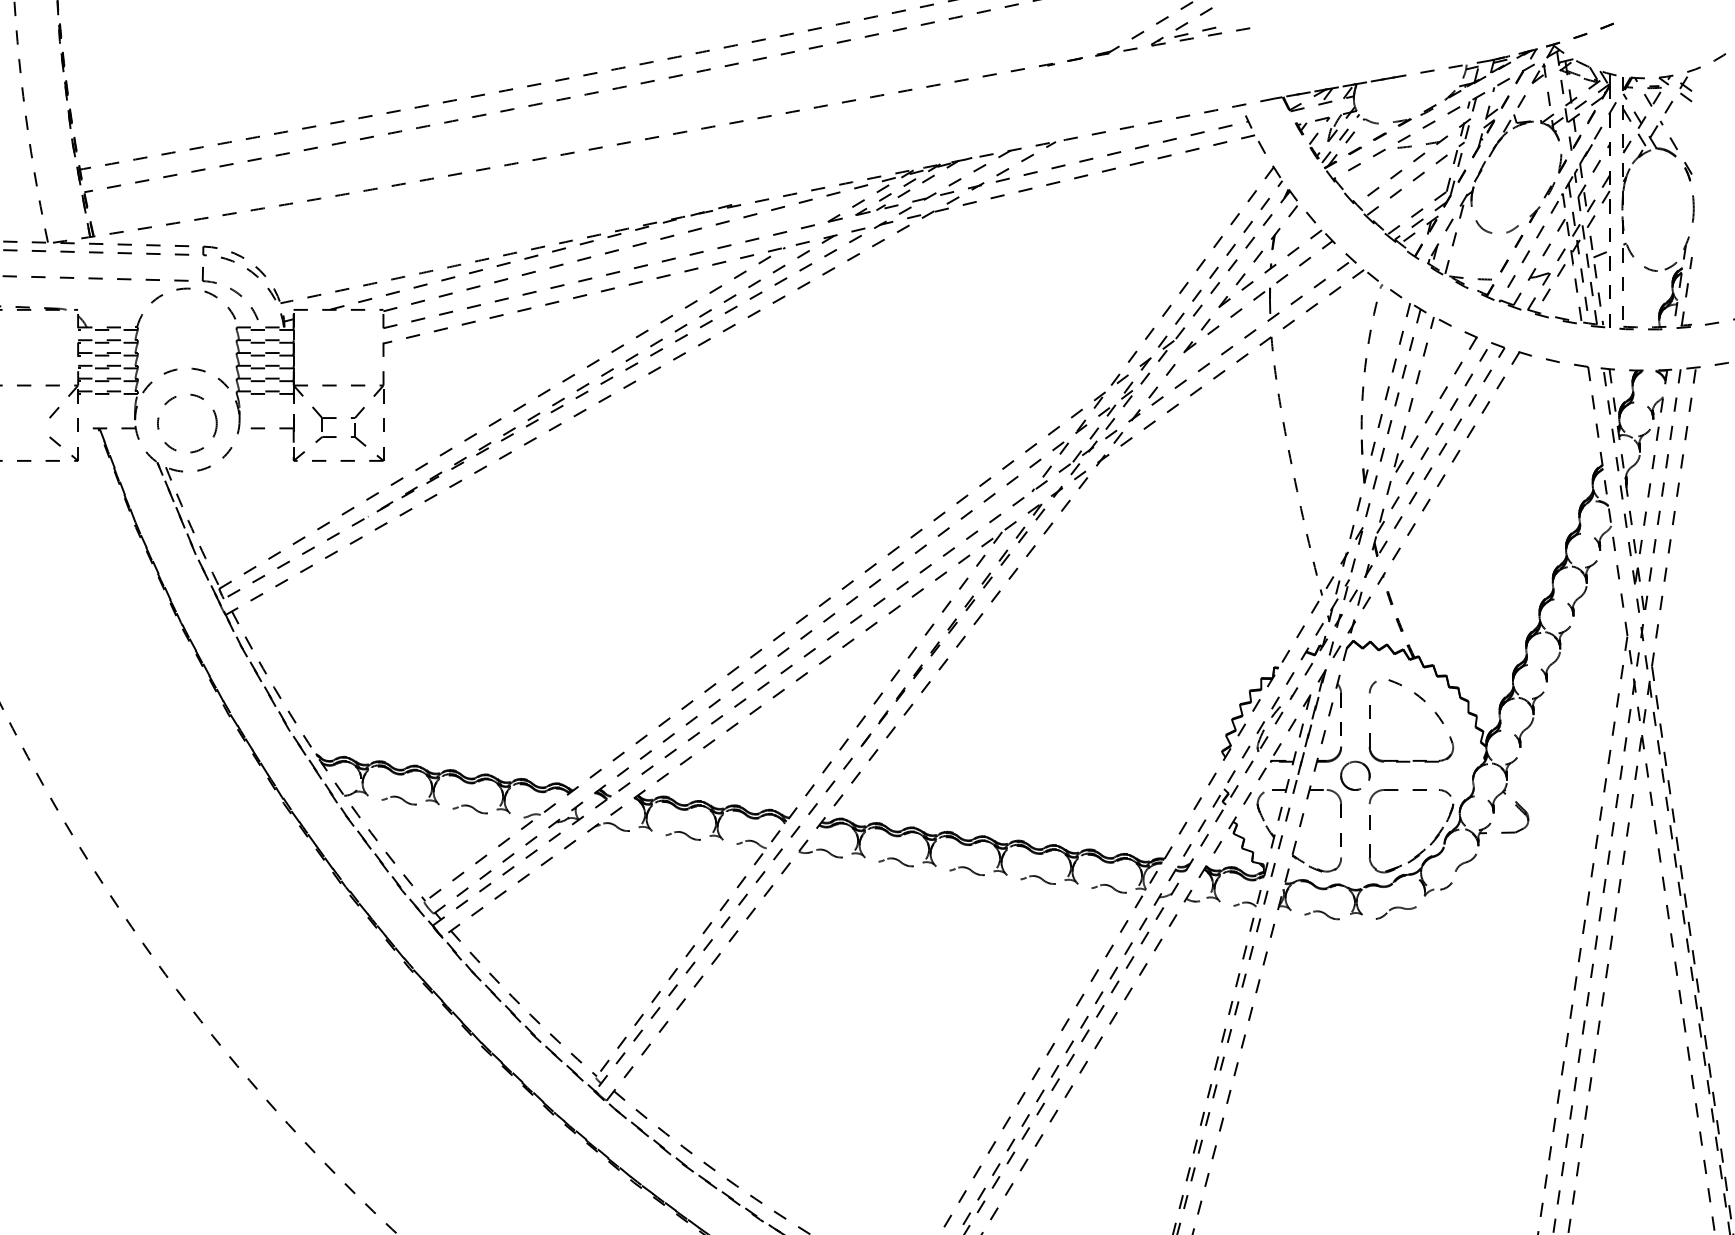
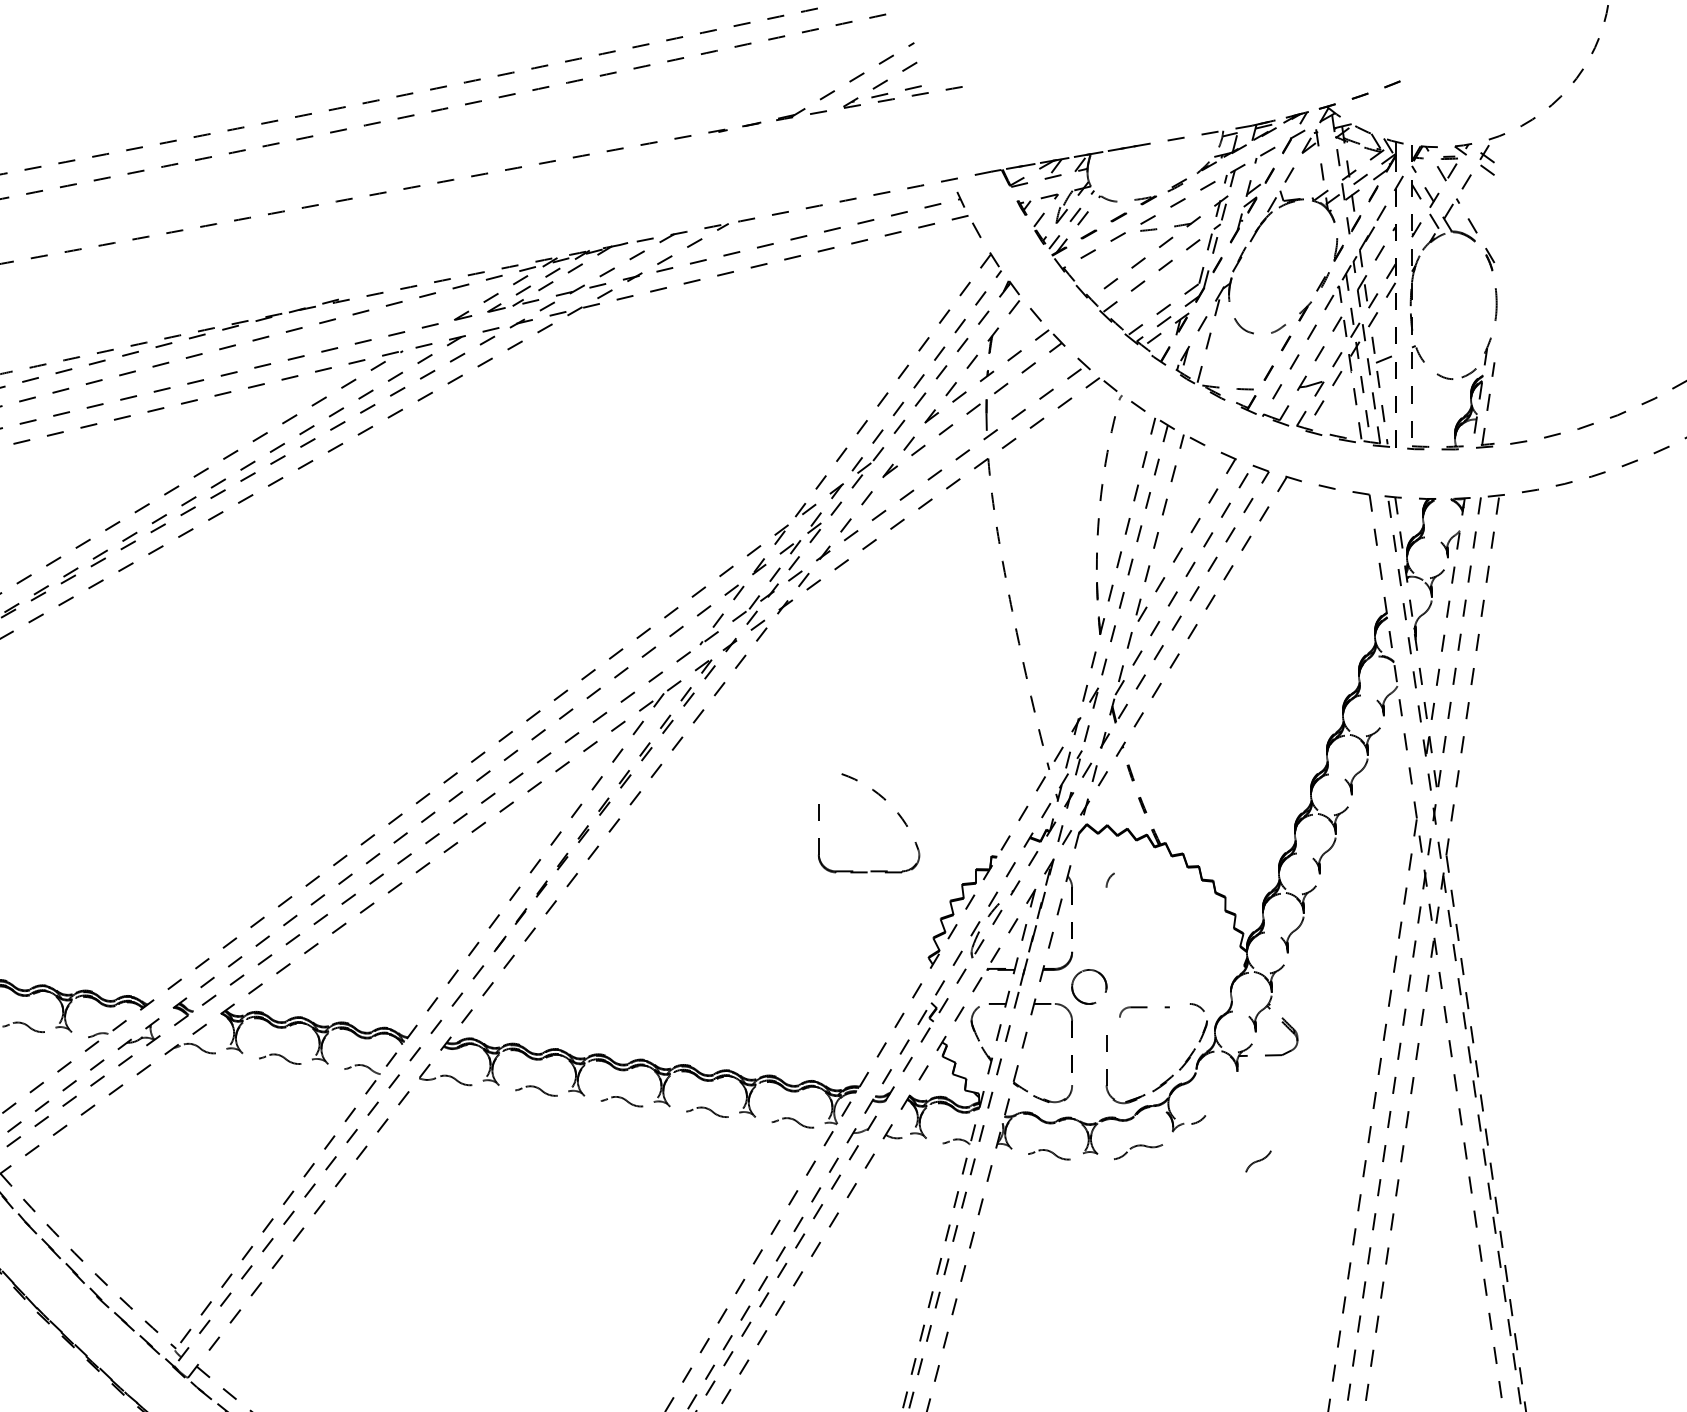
part: (1424, 702) -> (884, 801), moved
part: (1397, 796) -> (1139, 1011), size x0.6
part: (1465, 862) -> (1257, 1161), moved

